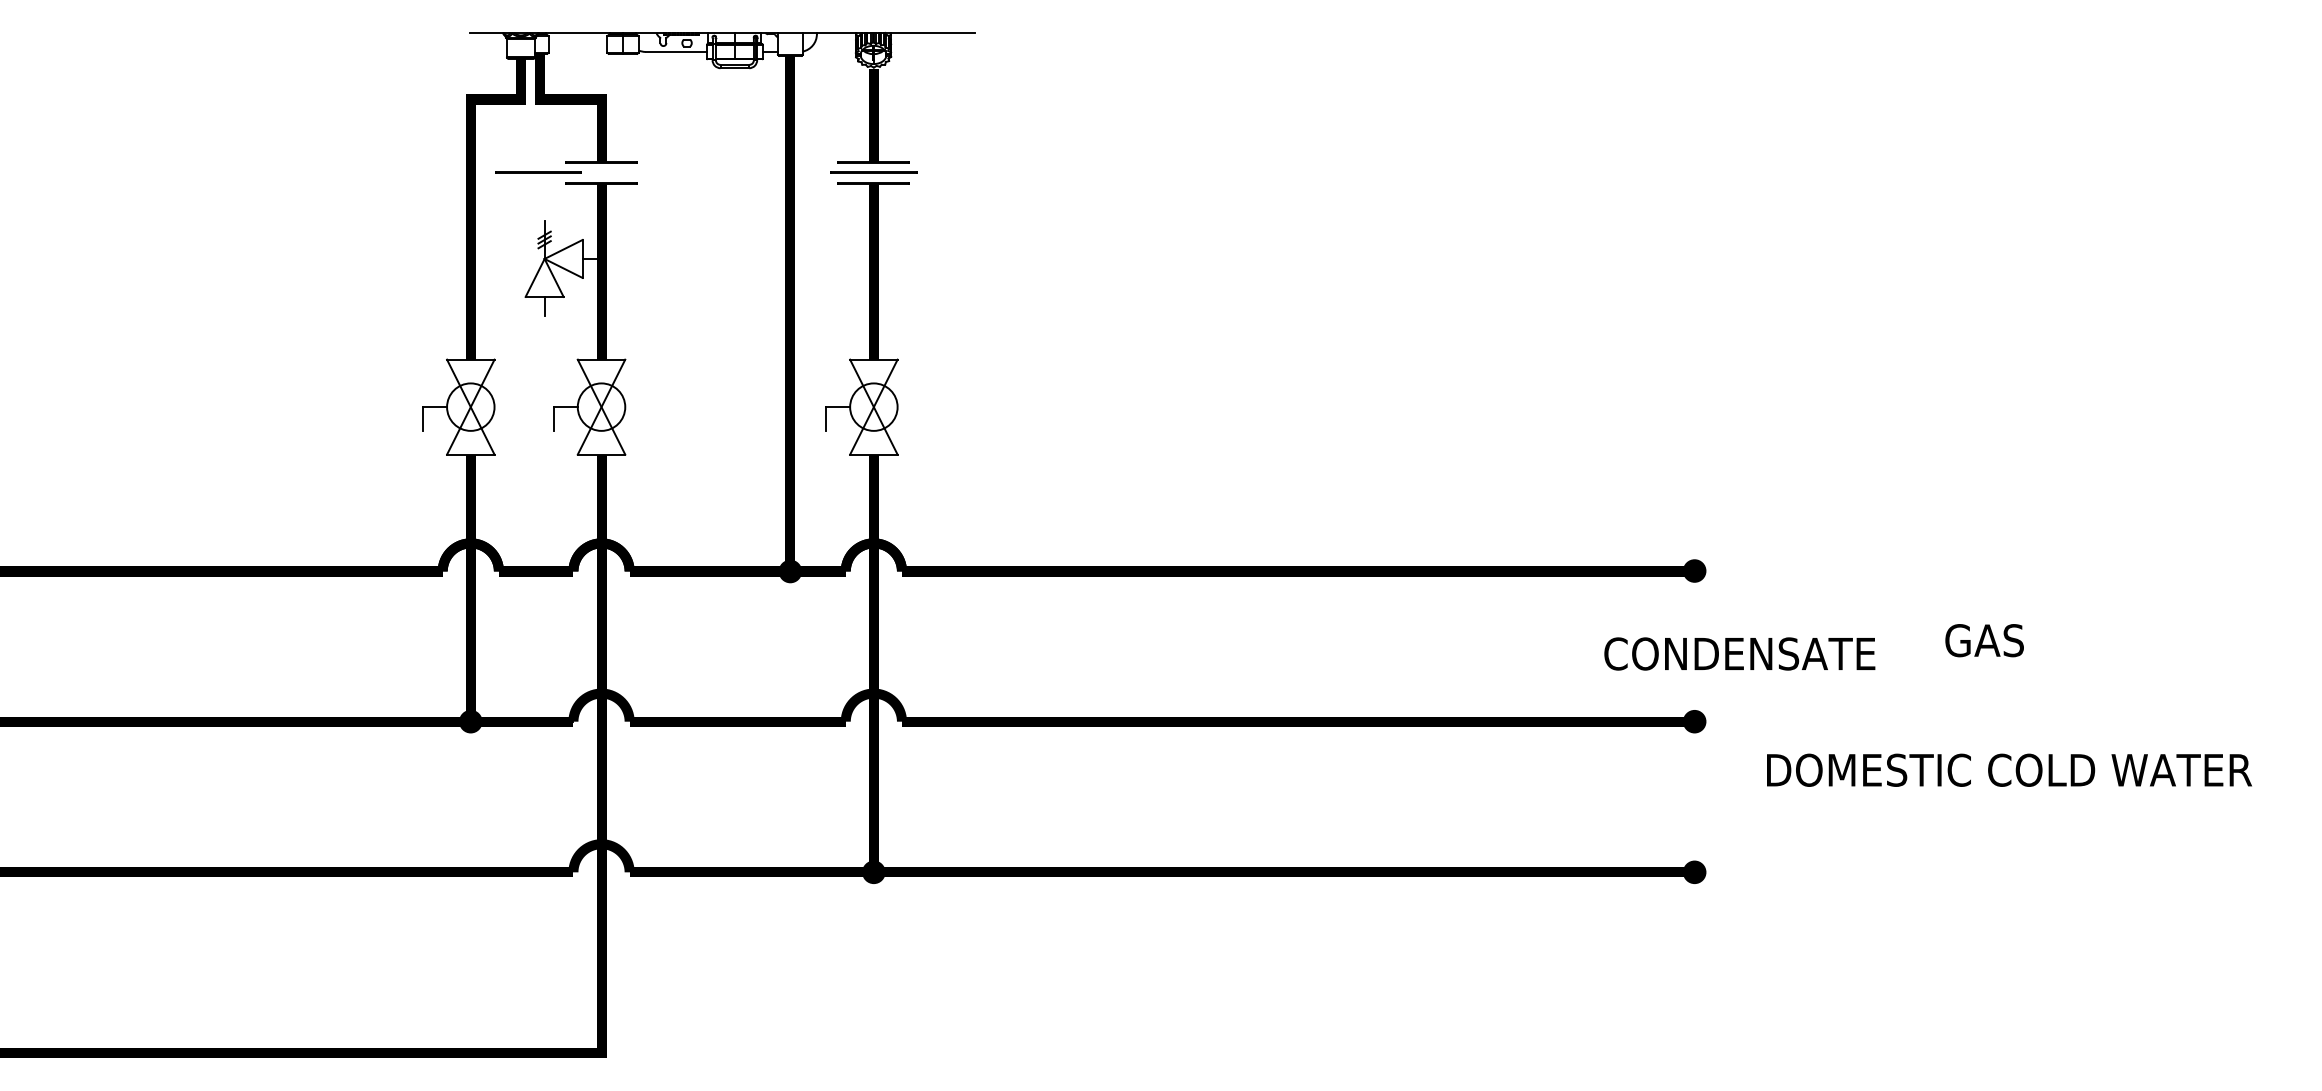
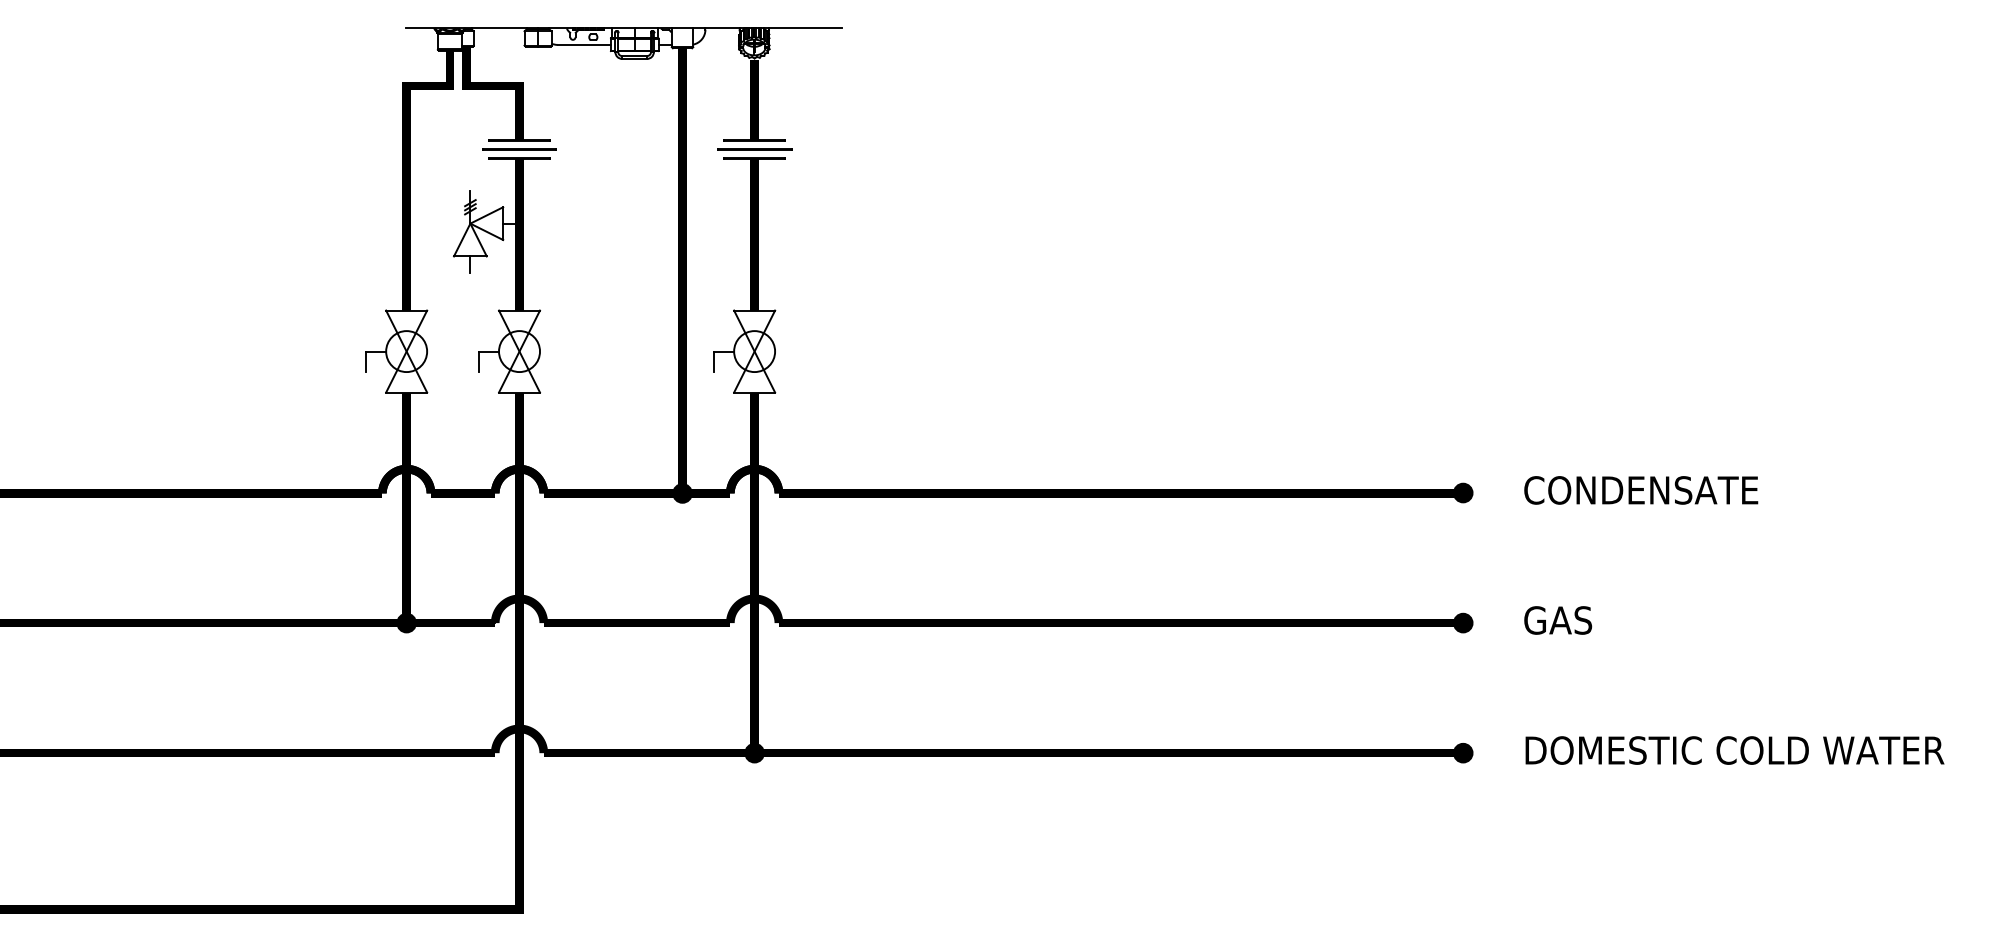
line: (538, 172) -> (519, 148), moved
text: (1984, 640) -> (1558, 620), moved
text: (1739, 653) -> (1640, 489), moved
text: (2009, 769) -> (1735, 749), moved

